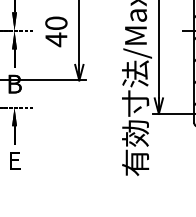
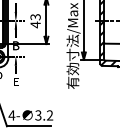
text: (56, 24) -> (35, 17), 40 -> 43

